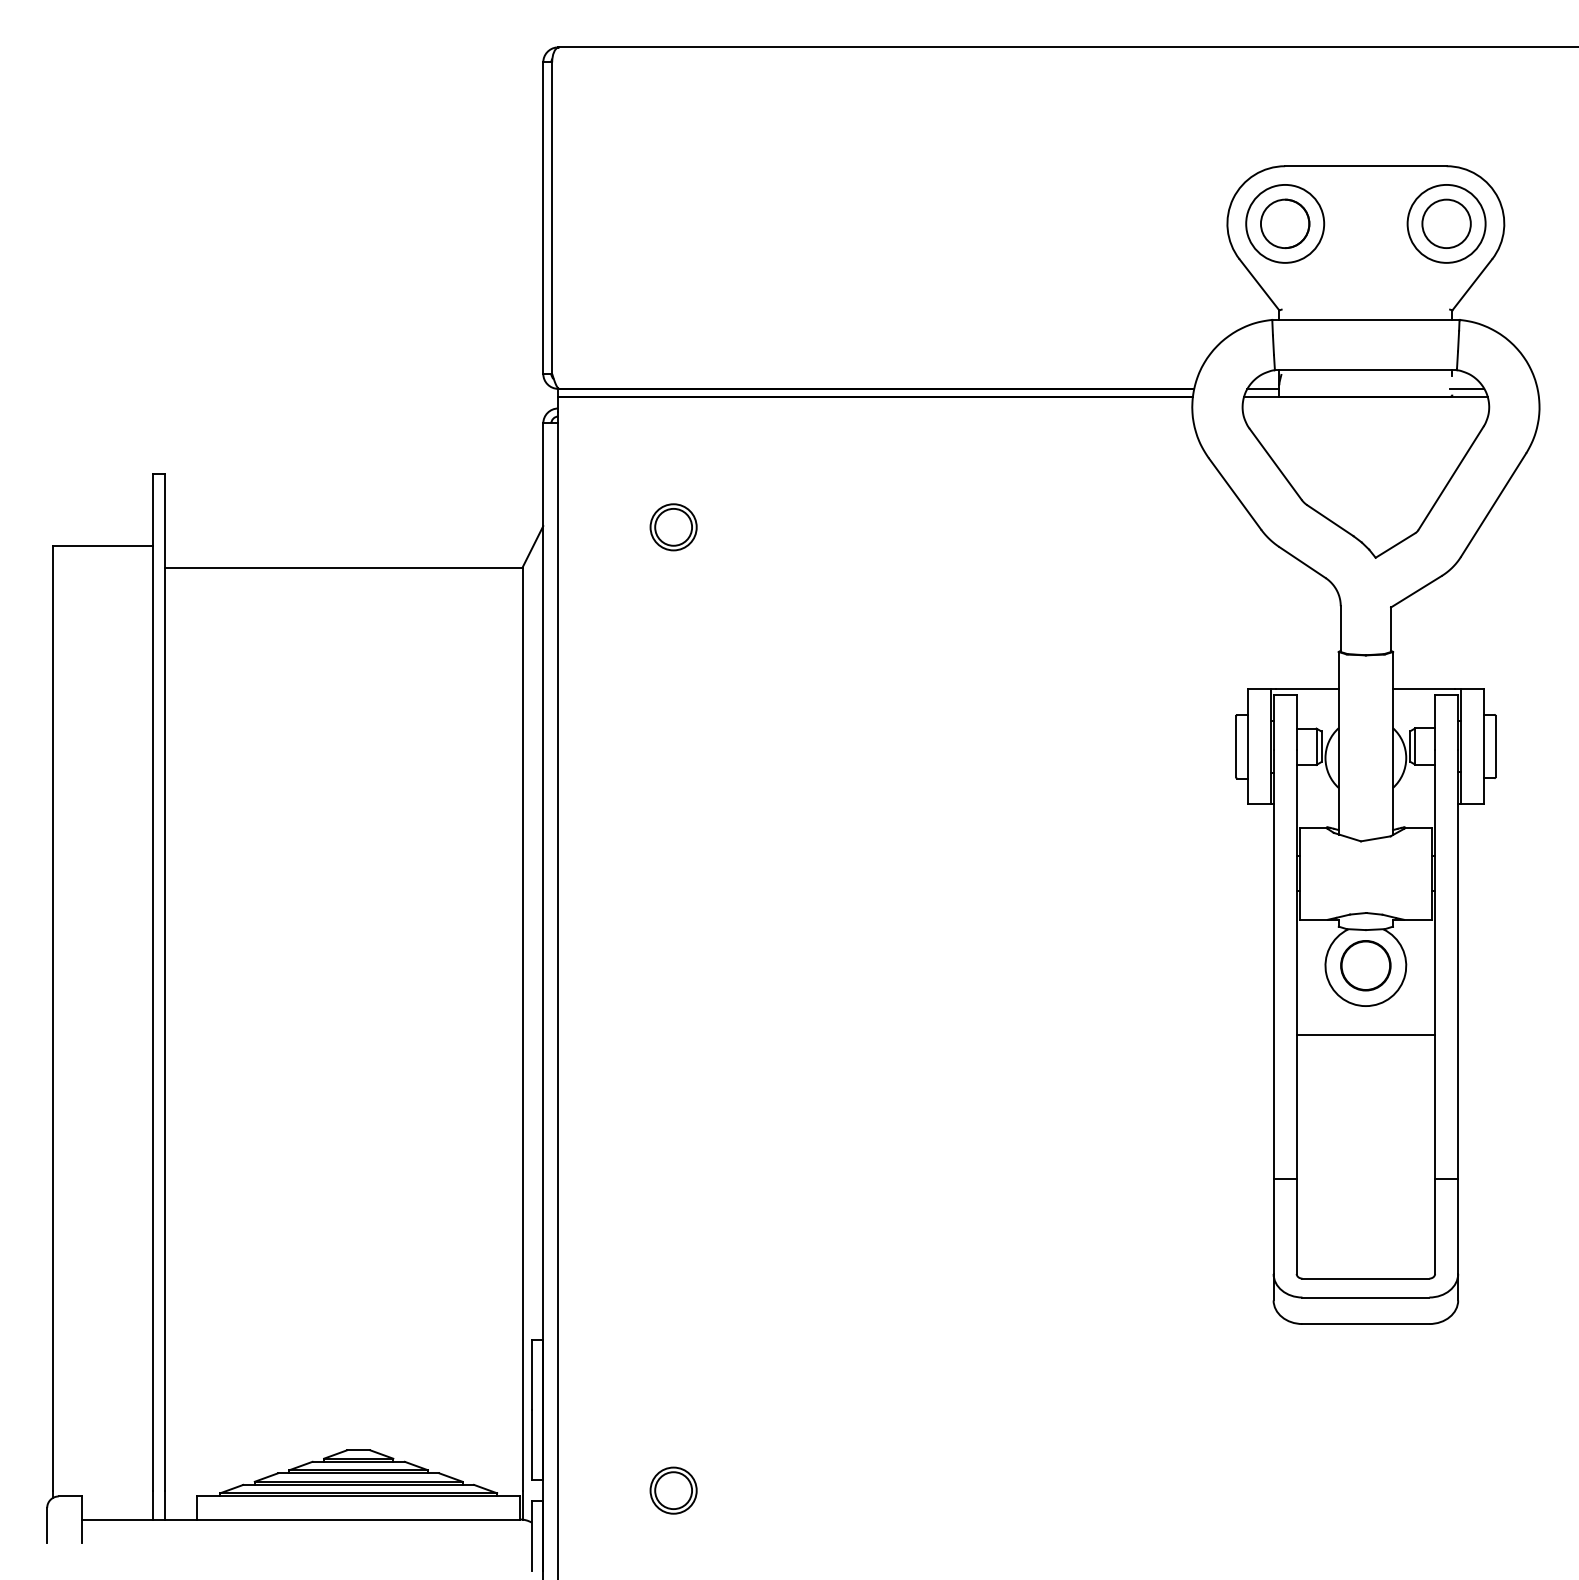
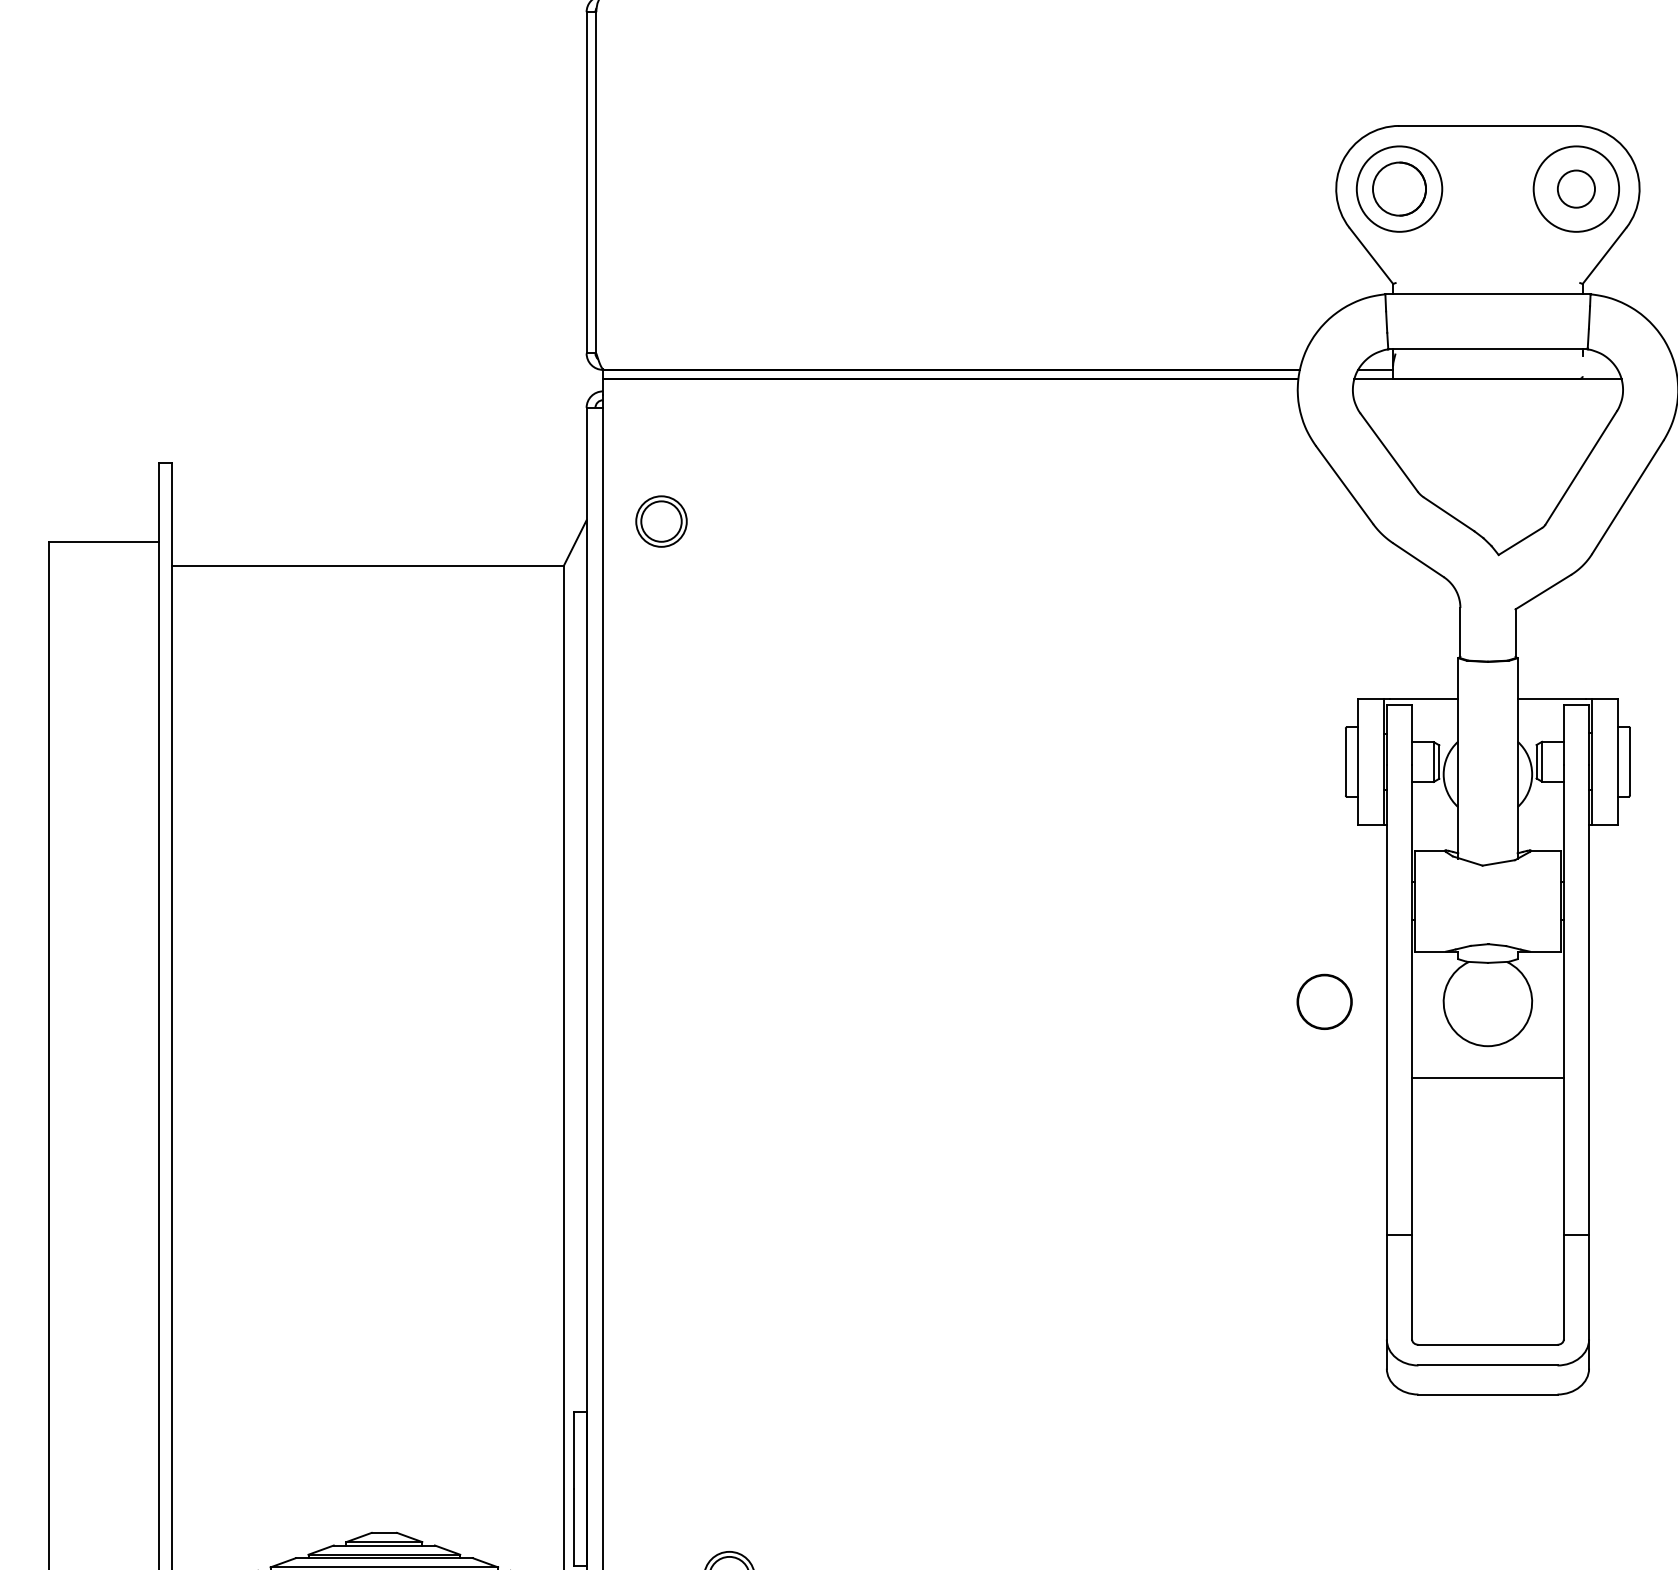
circle: (1446, 223) -> (1576, 188), size x0.7
line: (1467, 388) -> (1599, 369), removed
part: (673, 527) -> (661, 521), moved
circle: (1365, 965) -> (1324, 1001), moved

